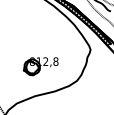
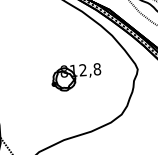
part: (40, 66) -> (76, 77), moved

